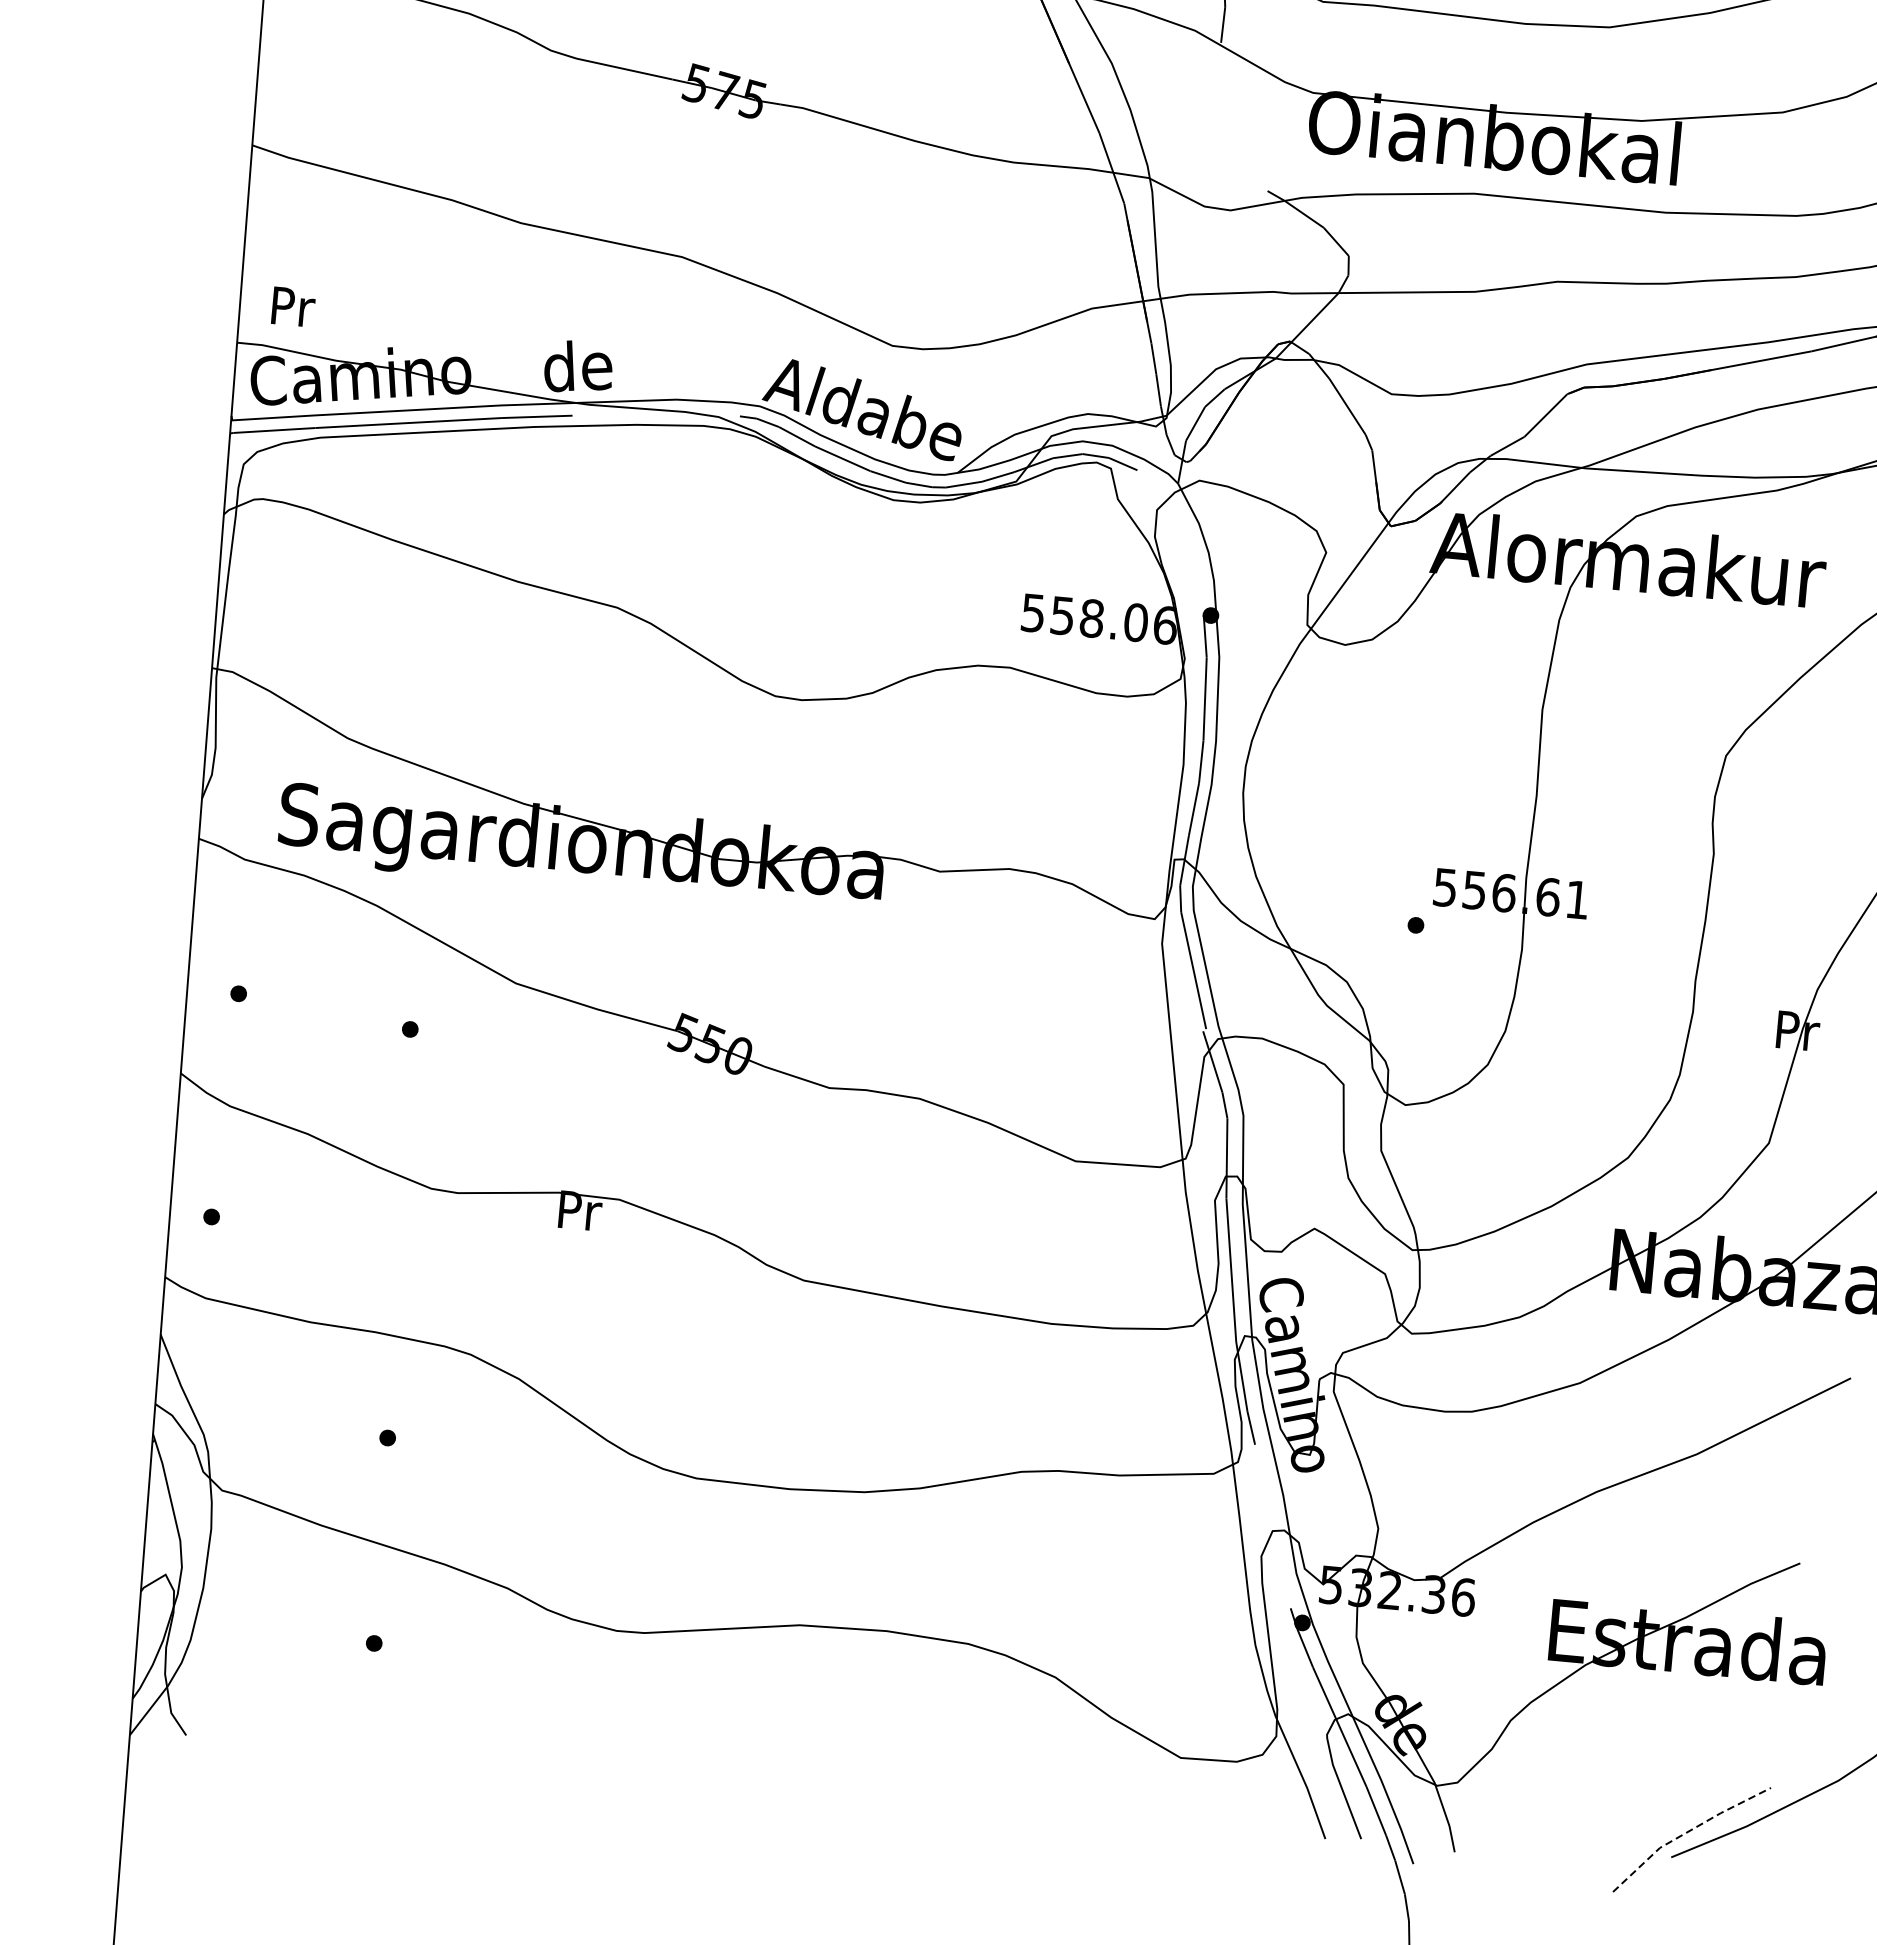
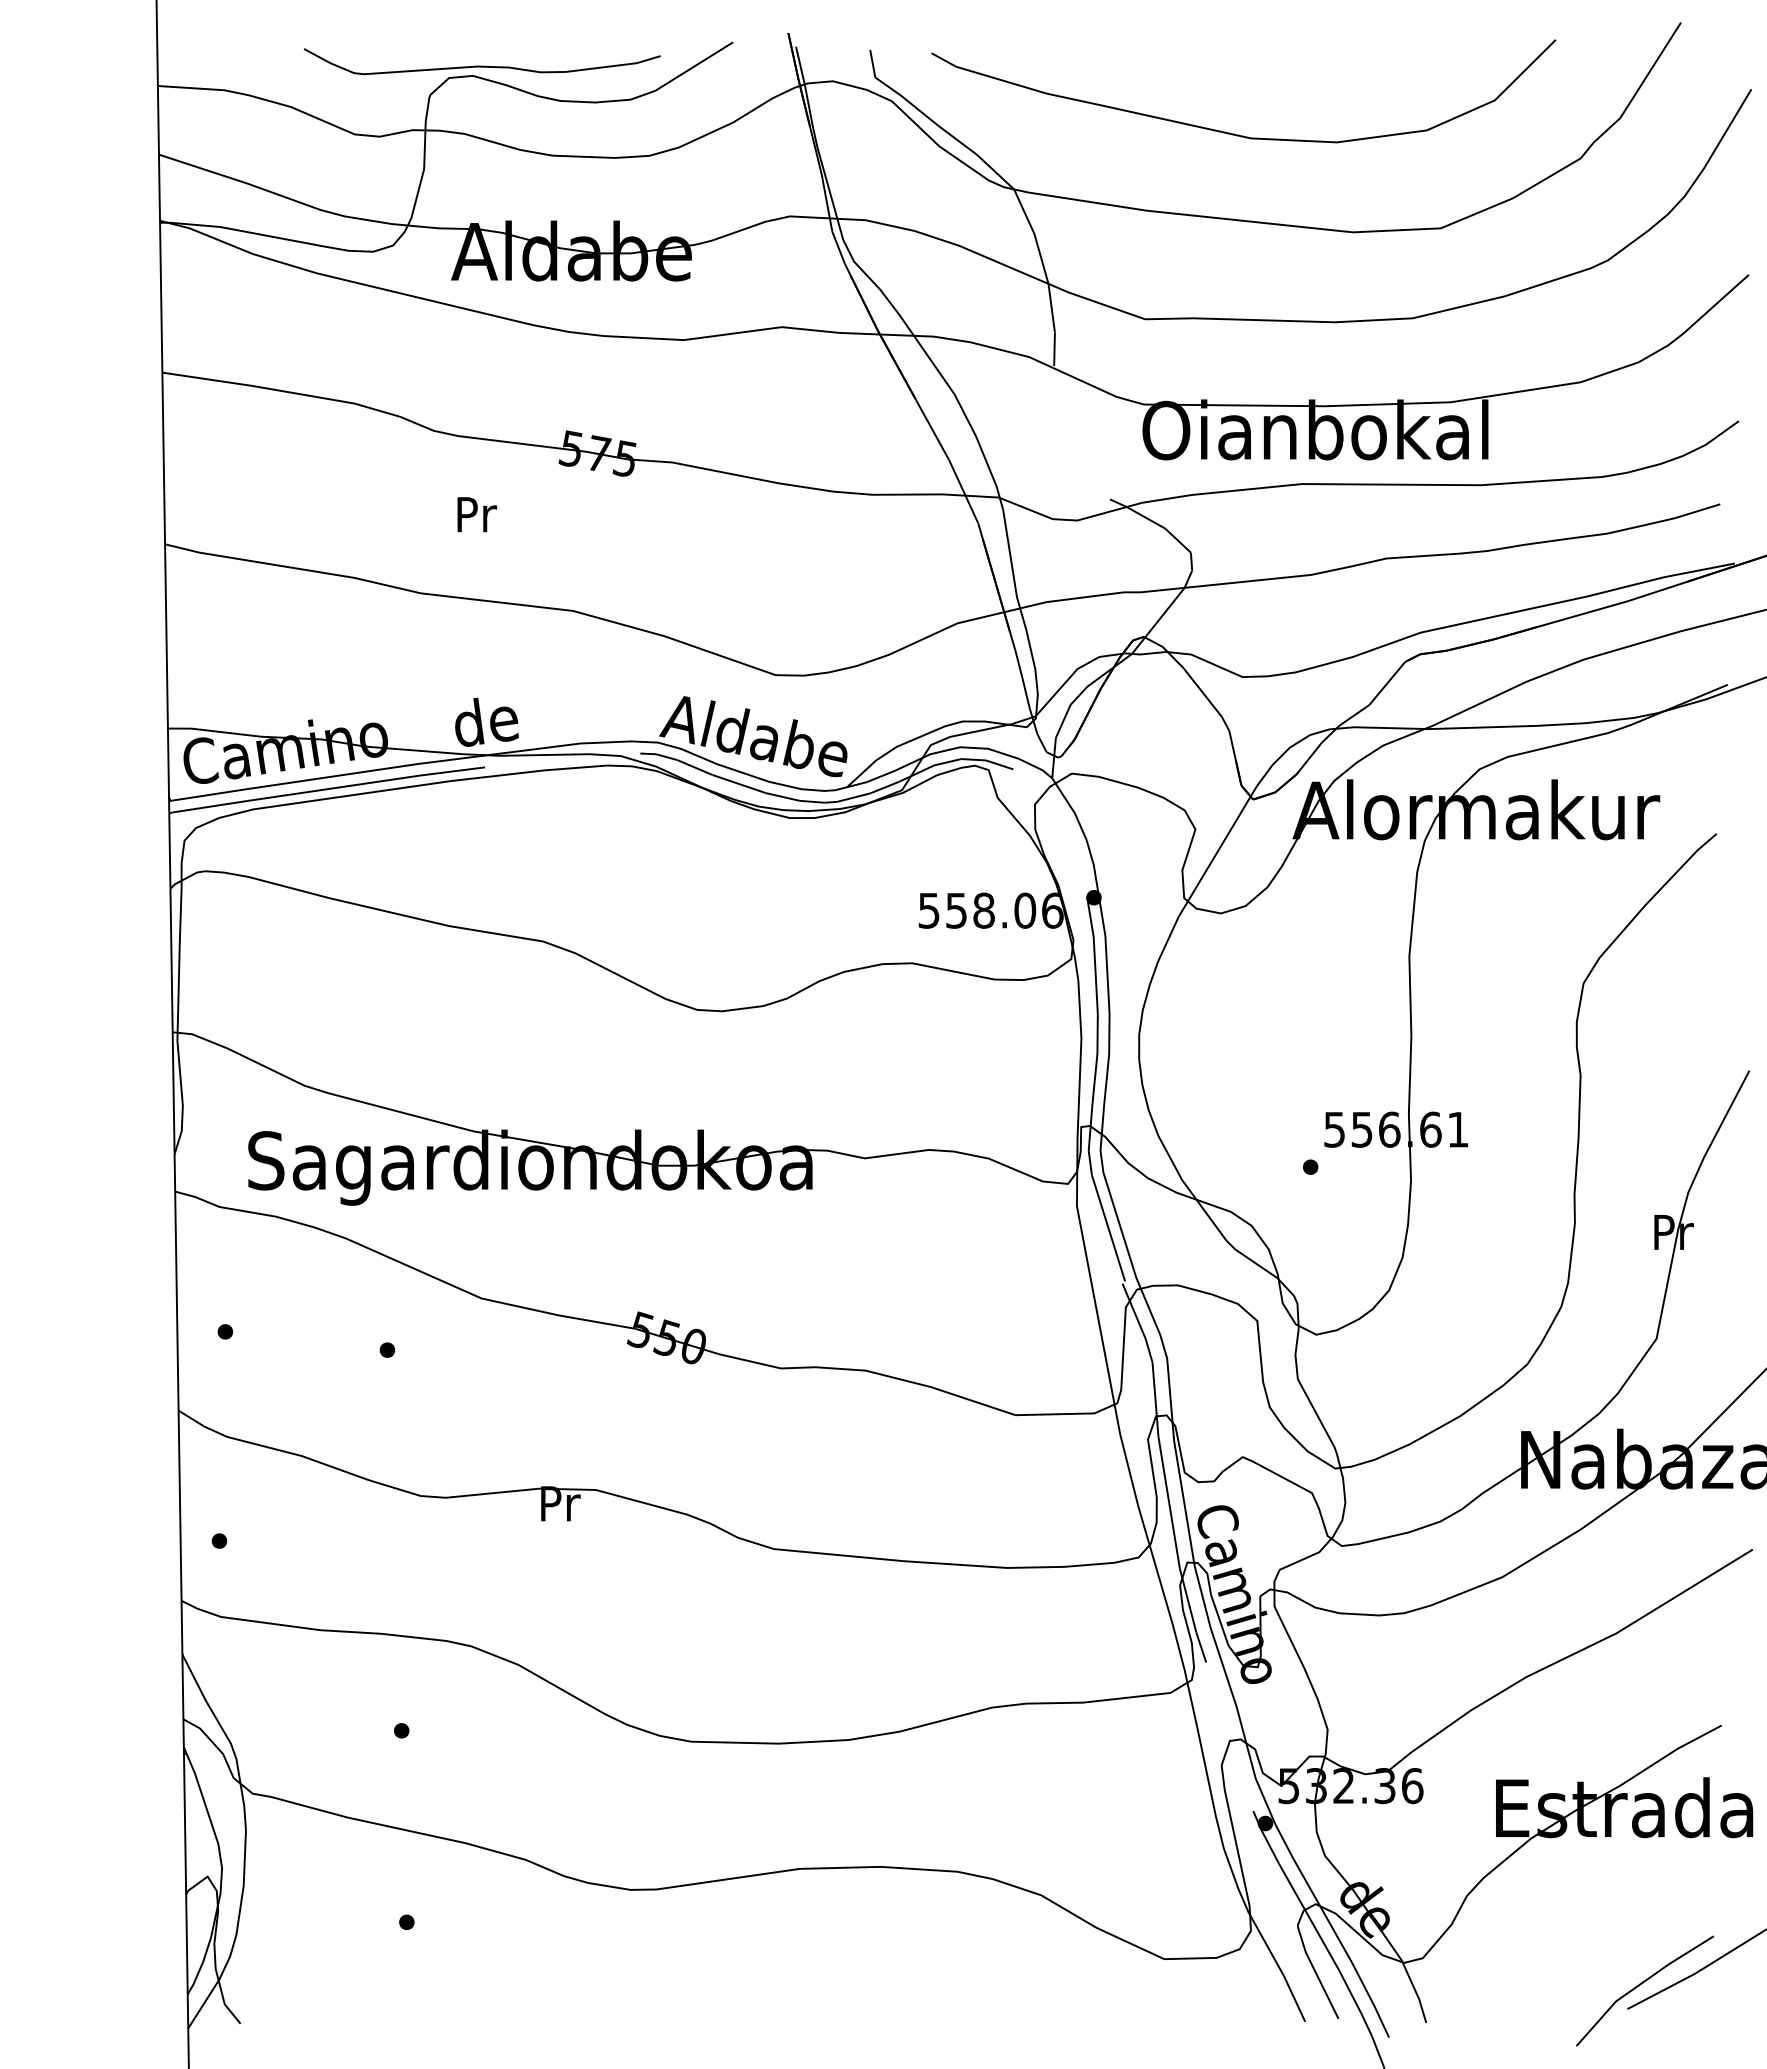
text: (293, 306) -> (477, 514), moved
line: (1687, 1832) -> (1640, 1984), dashed -> solid

